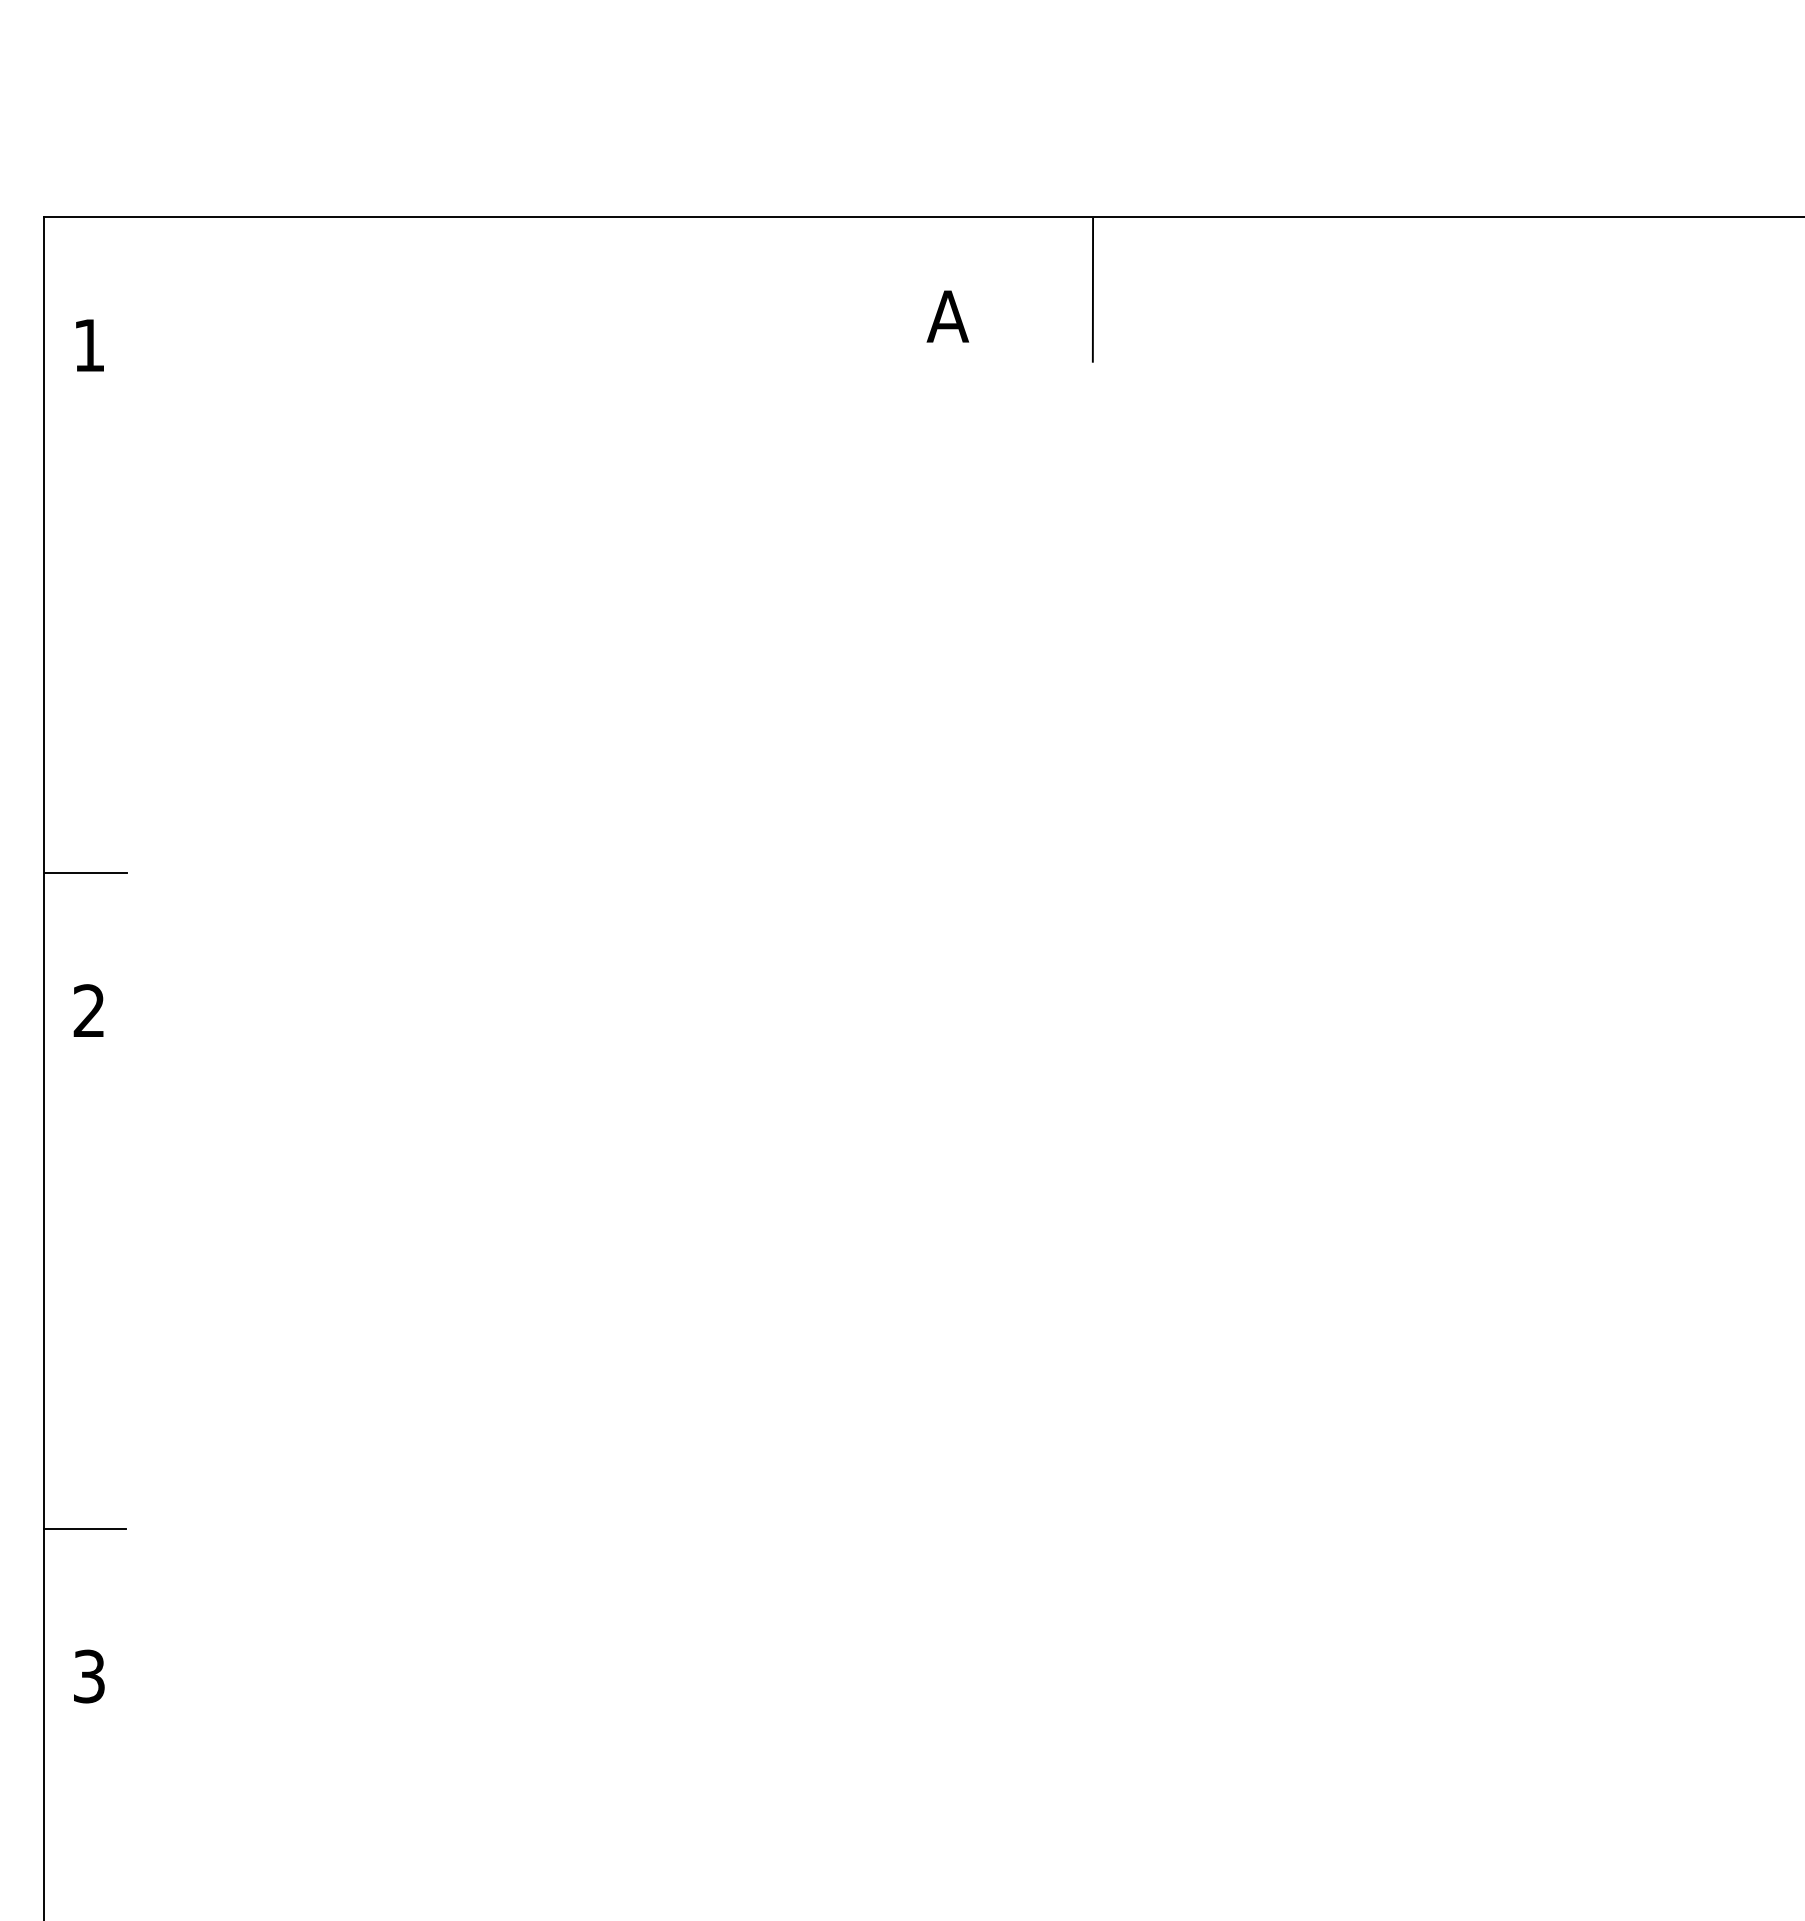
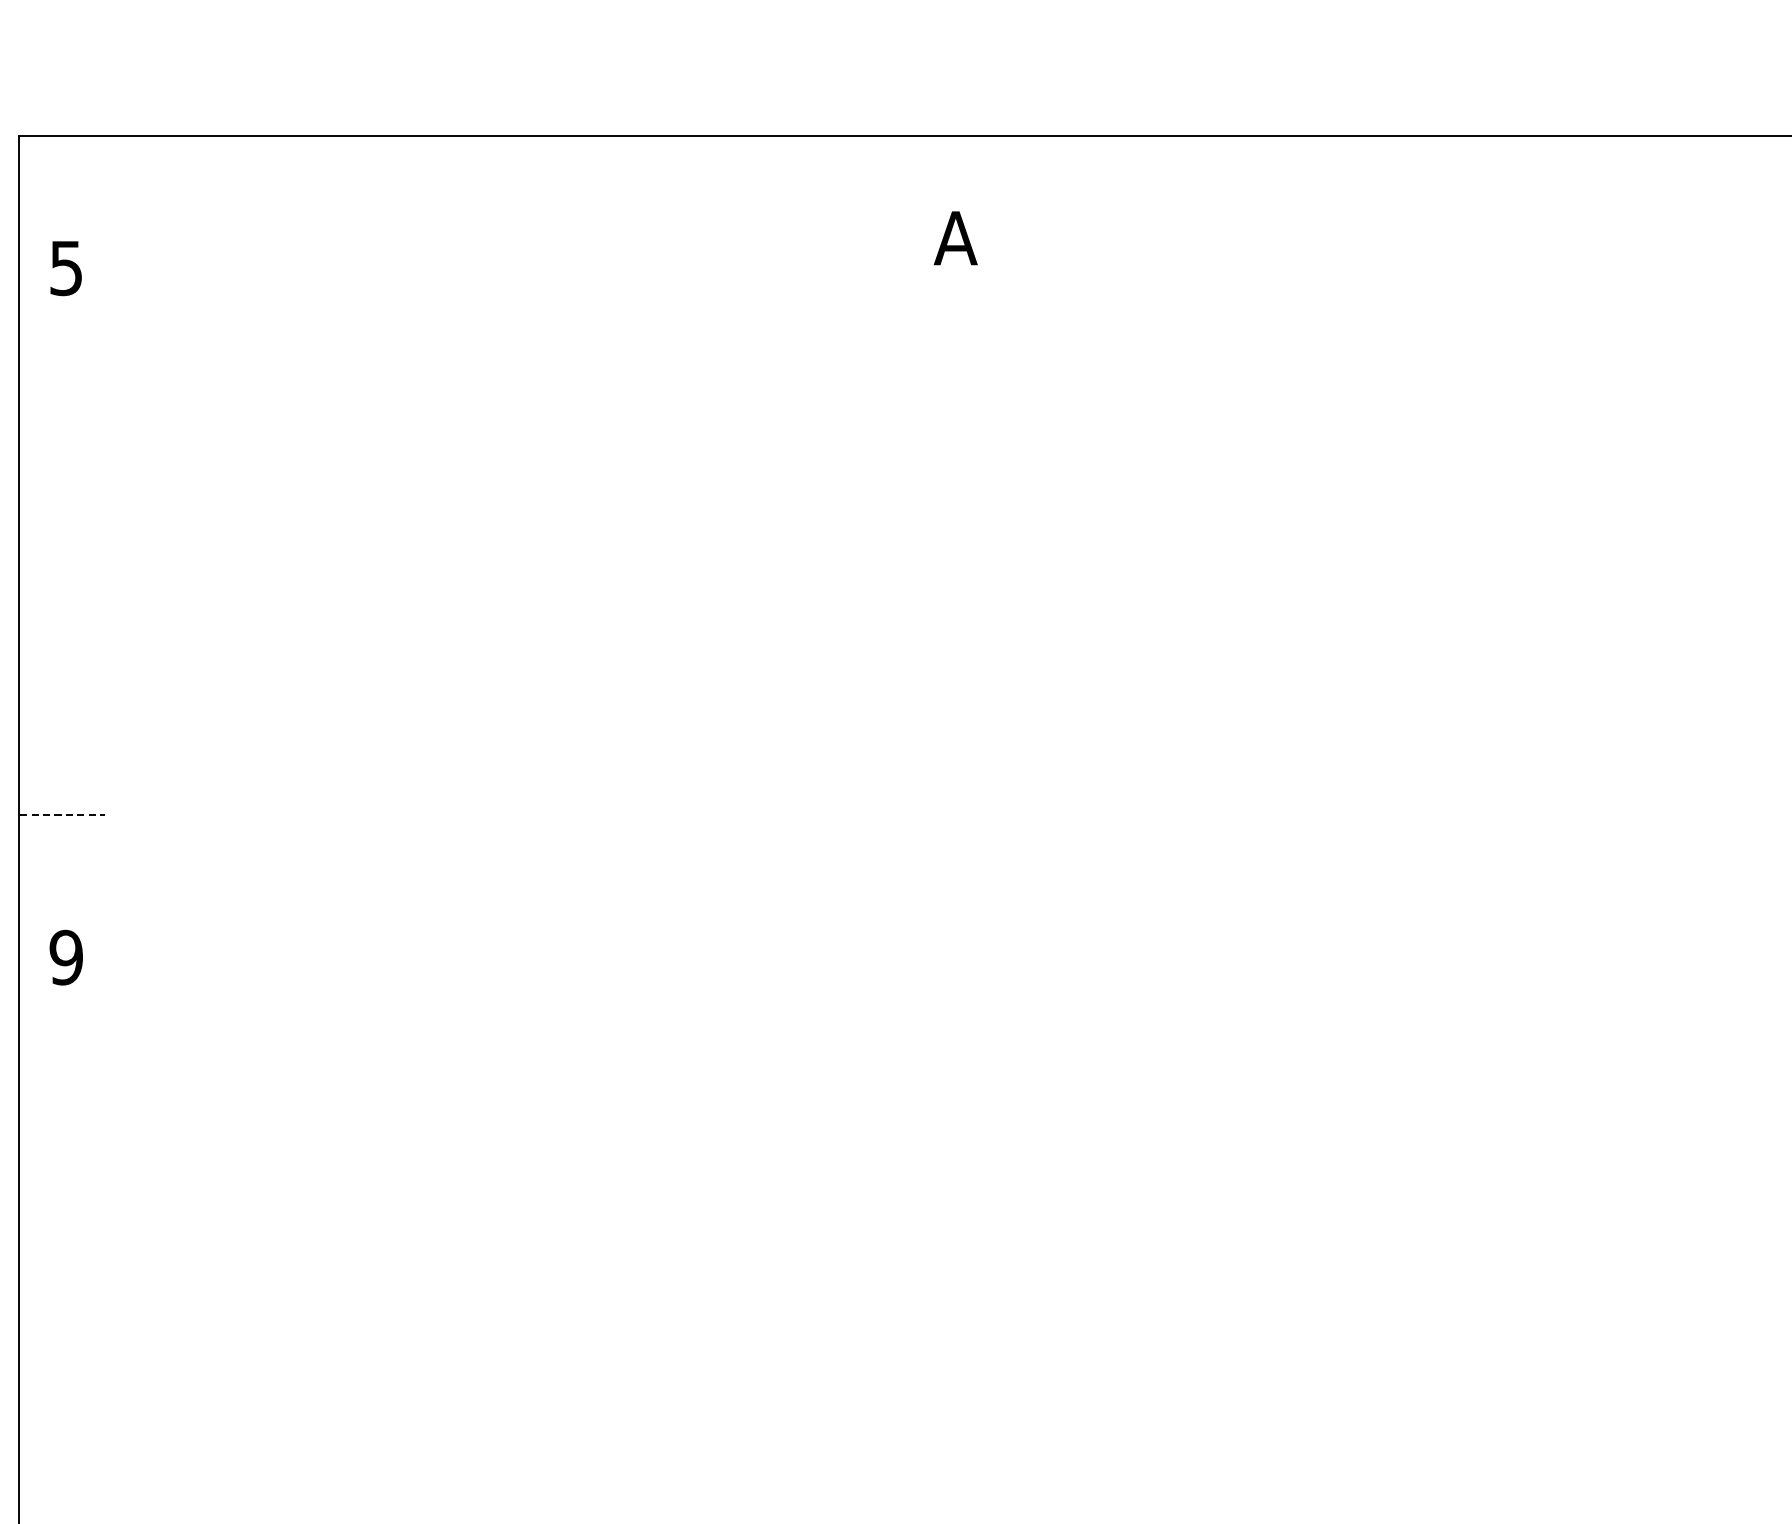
line: (1092, 289) -> (1105, 210), removed
text: (89, 345) -> (66, 268), 1 -> 5
line: (85, 873) -> (62, 815), solid -> dashed
text: (89, 1010) -> (66, 957), 2 -> 9
line: (84, 1528) -> (61, 1493), removed

